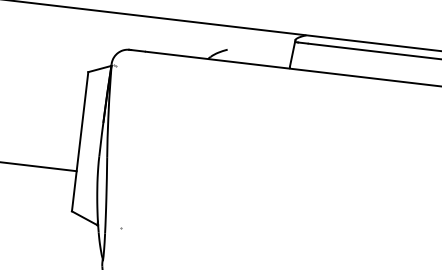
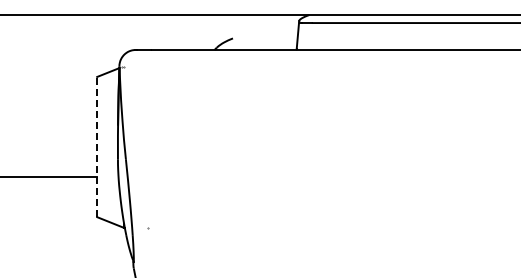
line: (80, 141) -> (97, 146), solid -> dashed

